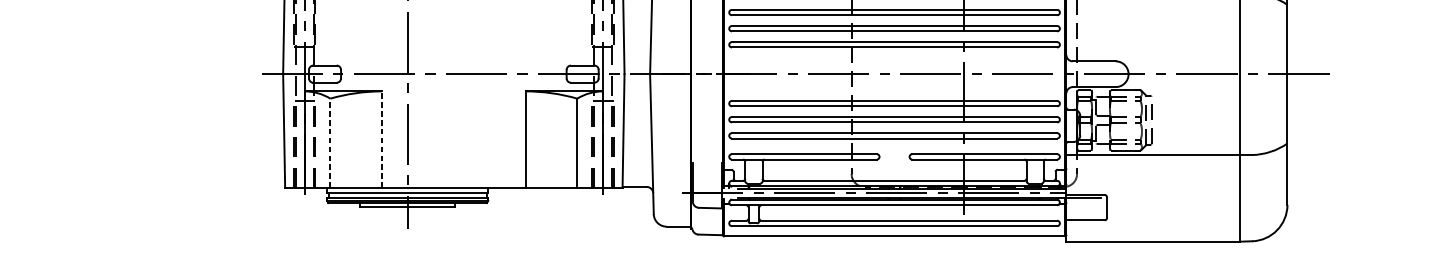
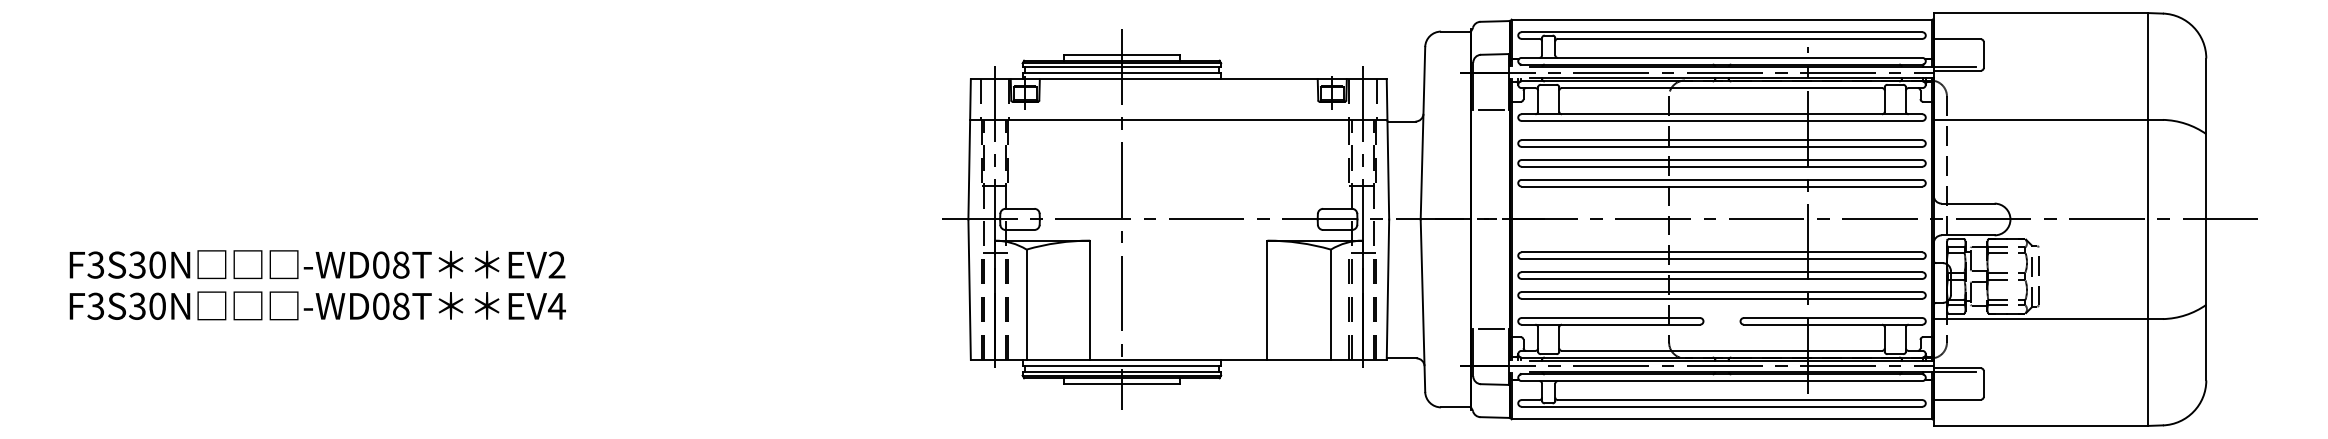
line: (382, 139) -> (1090, 300), dashed -> solid
line: (330, 143) -> (1026, 304), dashed -> solid
line: (706, 163) -> (1490, 329), added

